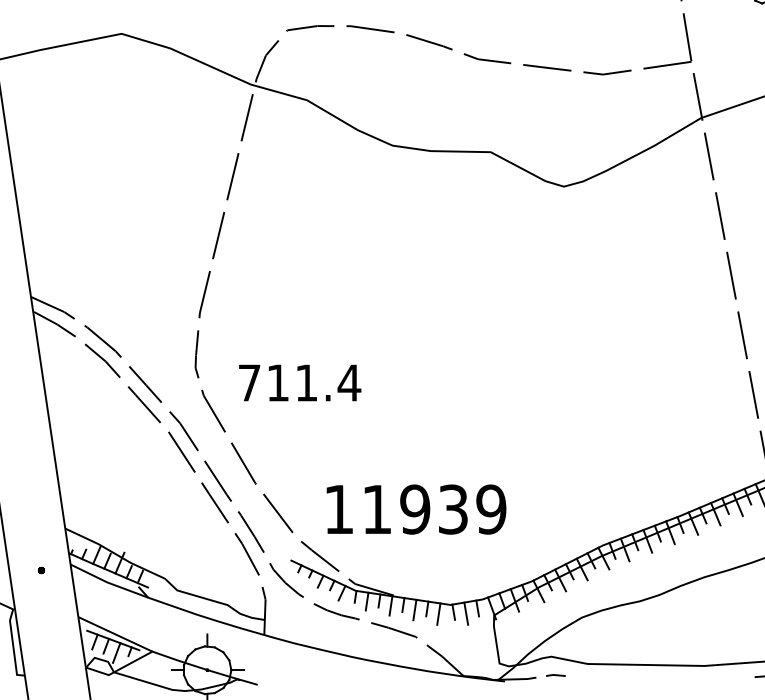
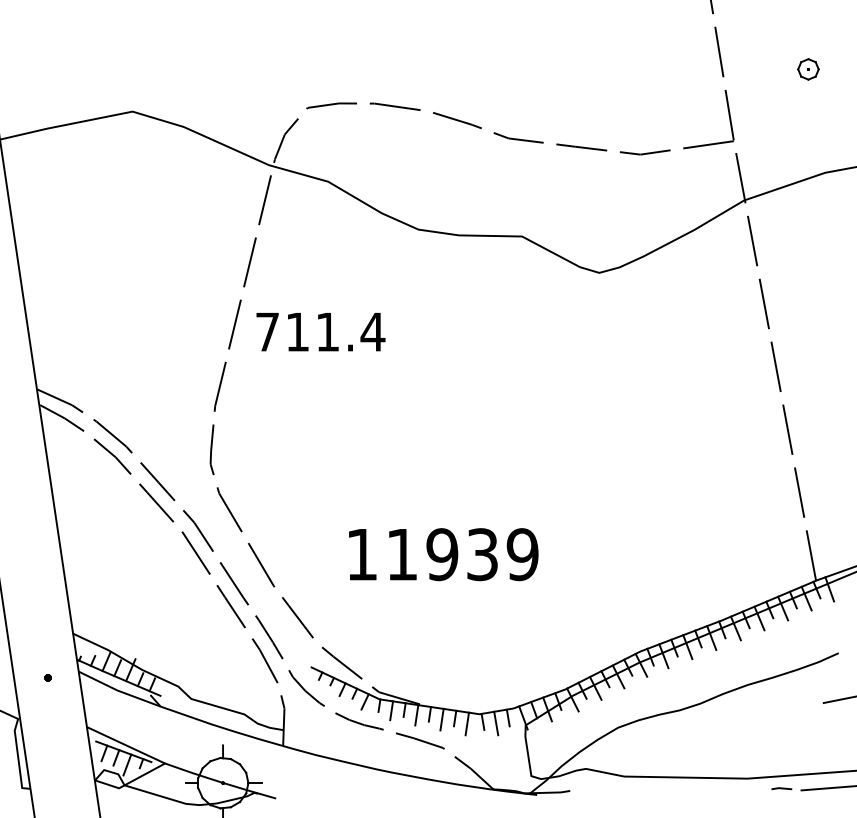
text: (299, 383) -> (320, 332), moved
text: (416, 509) -> (443, 554), moved
line: (555, 675) -> (781, 788), moved

